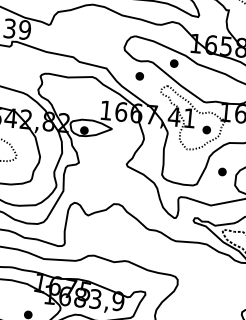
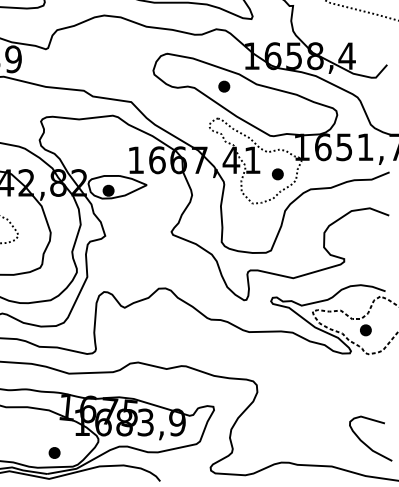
part: (139, 76) -> (178, 108), removed
part: (222, 172) -> (304, 230), removed

